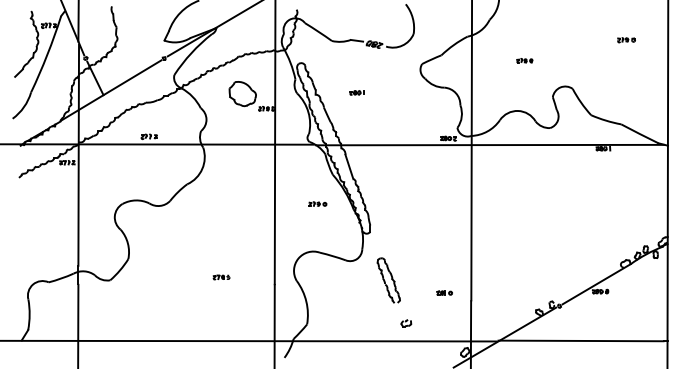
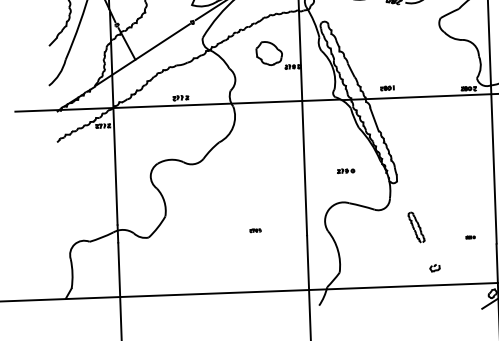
part: (356, 92) -> (386, 87), moved
part: (317, 203) -> (345, 170), moved
part: (221, 277) -> (255, 230), size x0.7
part: (388, 280) -> (416, 227), size x0.7
part: (444, 292) -> (470, 236), size x0.6

